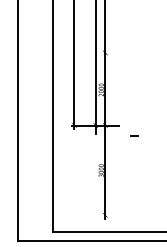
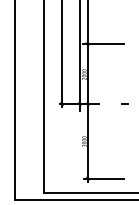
line: (123, 52) -> (102, 43), added
line: (134, 135) -> (125, 104), moved
line: (124, 215) -> (103, 178), added

